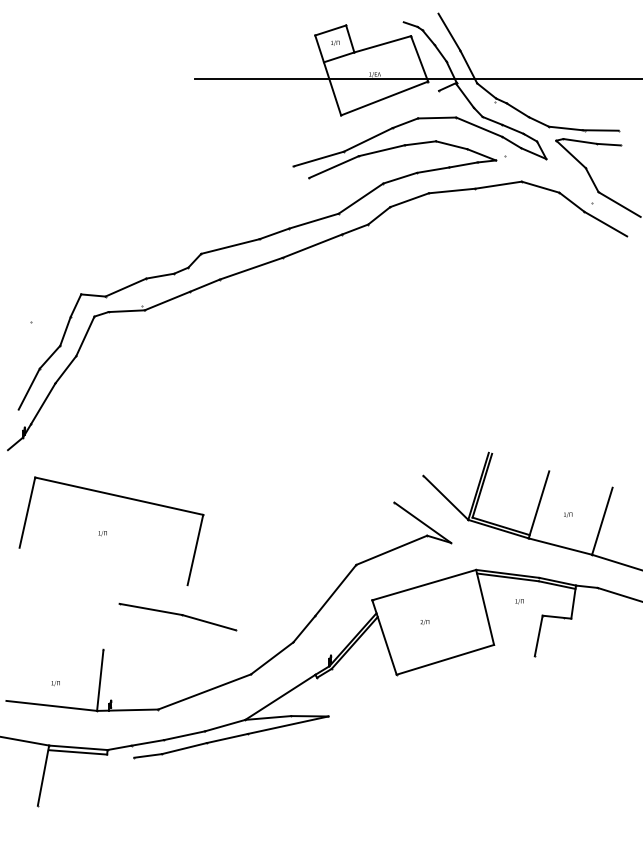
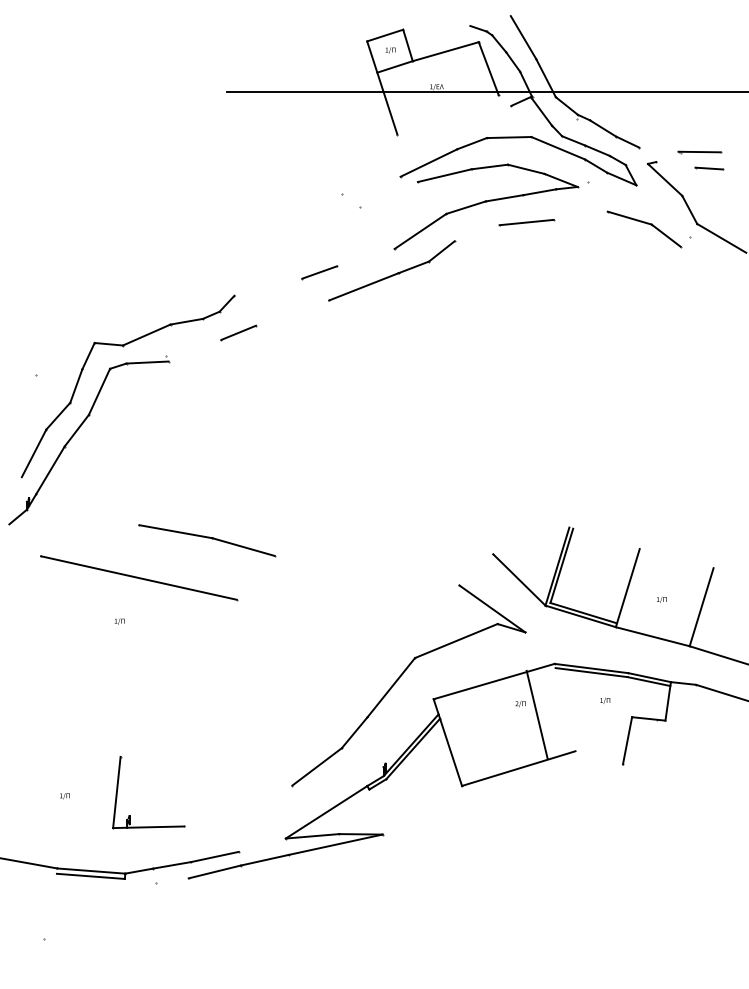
line: (384, 98) -> (447, 114), removed
line: (565, 128) -> (658, 149), removed
line: (580, 141) -> (676, 164), removed
line: (318, 158) -> (371, 184), removed
line: (333, 167) -> (388, 195), removed
line: (498, 184) -> (580, 214), removed
line: (409, 200) -> (476, 233), removed
line: (313, 220) -> (365, 256), removed
line: (605, 223) -> (705, 260), removed
line: (230, 246) -> (268, 287), removed
line: (250, 268) -> (291, 312), removed
line: (167, 300) -> (195, 350), removed
line: (27, 512) -> (32, 596), removed
line: (195, 549) -> (227, 640), removed
line: (485, 606) -> (537, 713), moved
part: (177, 616) -> (206, 539), moved
text: (424, 621) -> (520, 702), moved
line: (204, 691) -> (238, 805), removed
line: (51, 705) -> (60, 821), removed
line: (224, 725) -> (261, 845), removed
line: (147, 755) -> (171, 880), removed
line: (43, 775) -> (50, 903), removed

